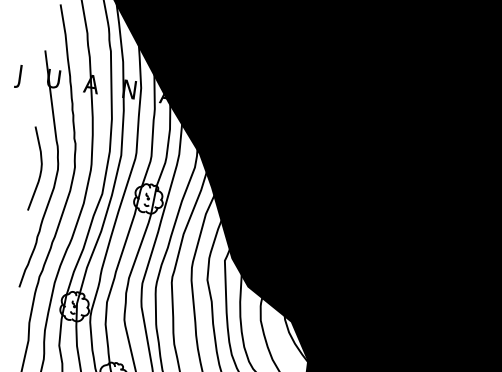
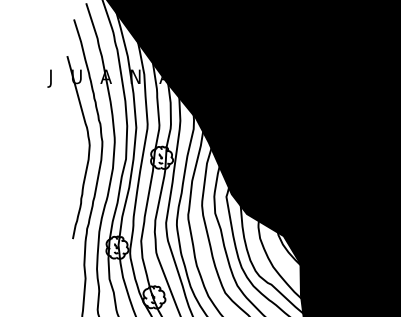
curve: (40, 168) -> (76, 146), removed

